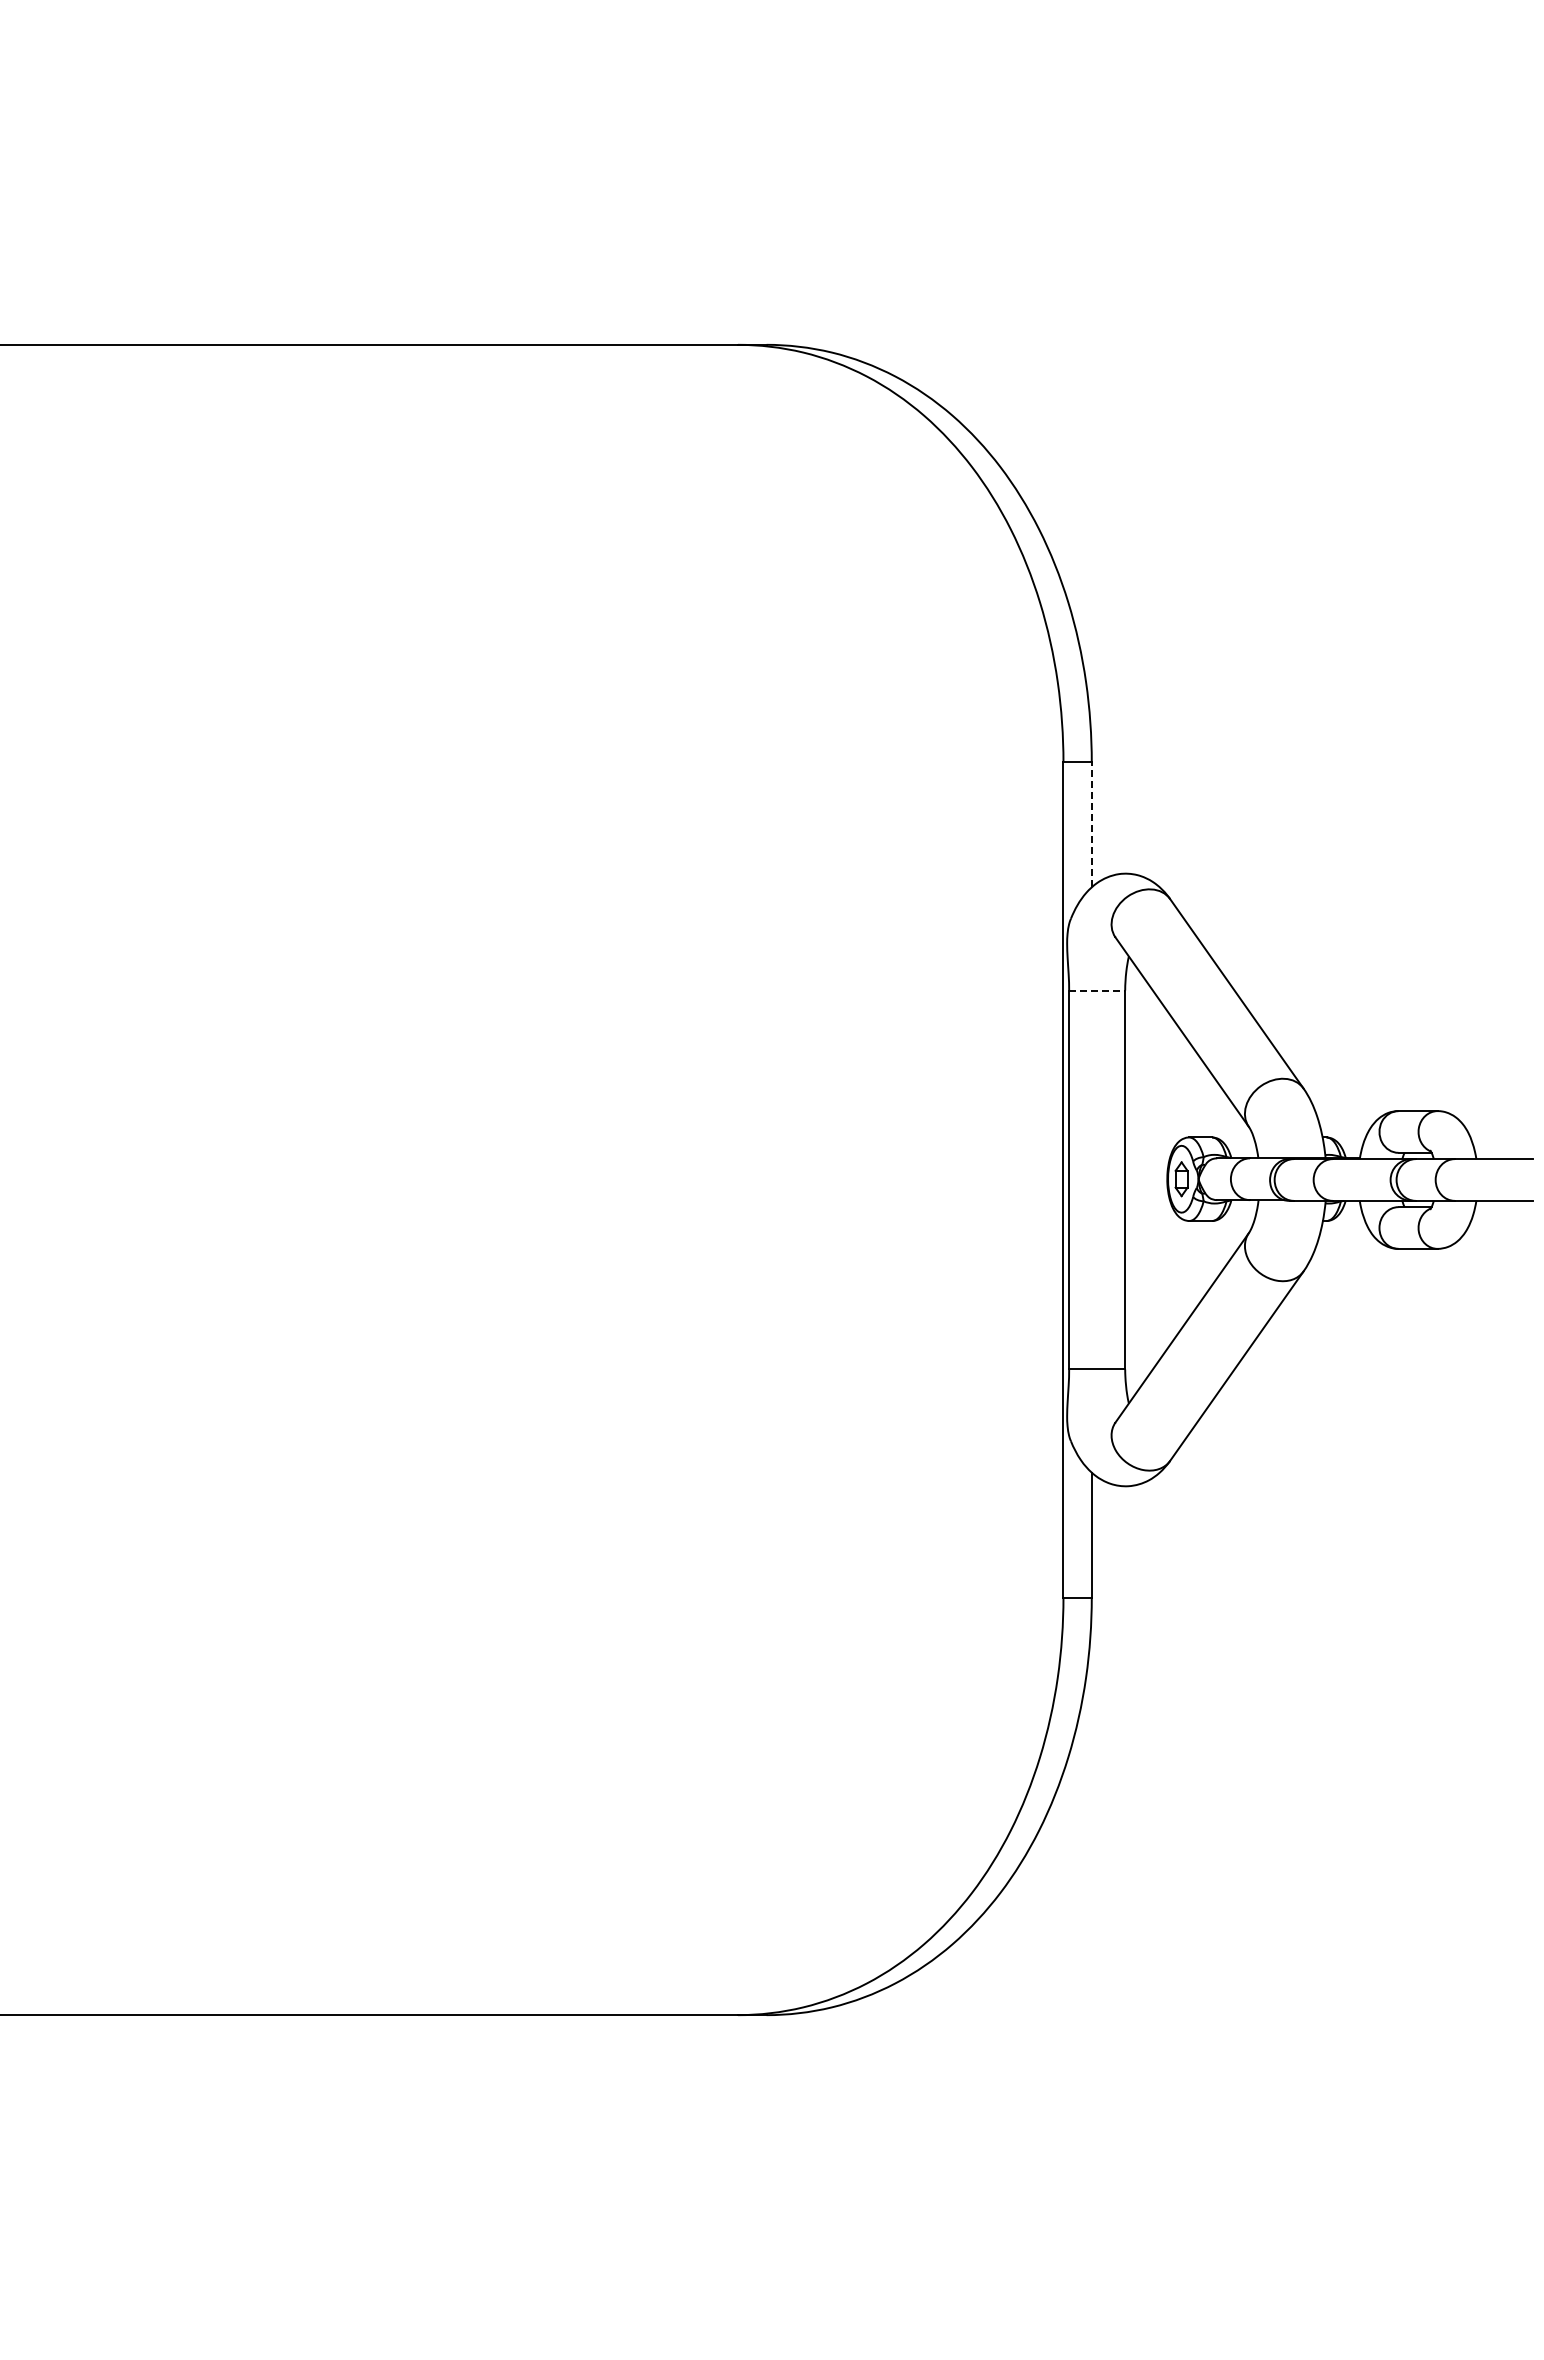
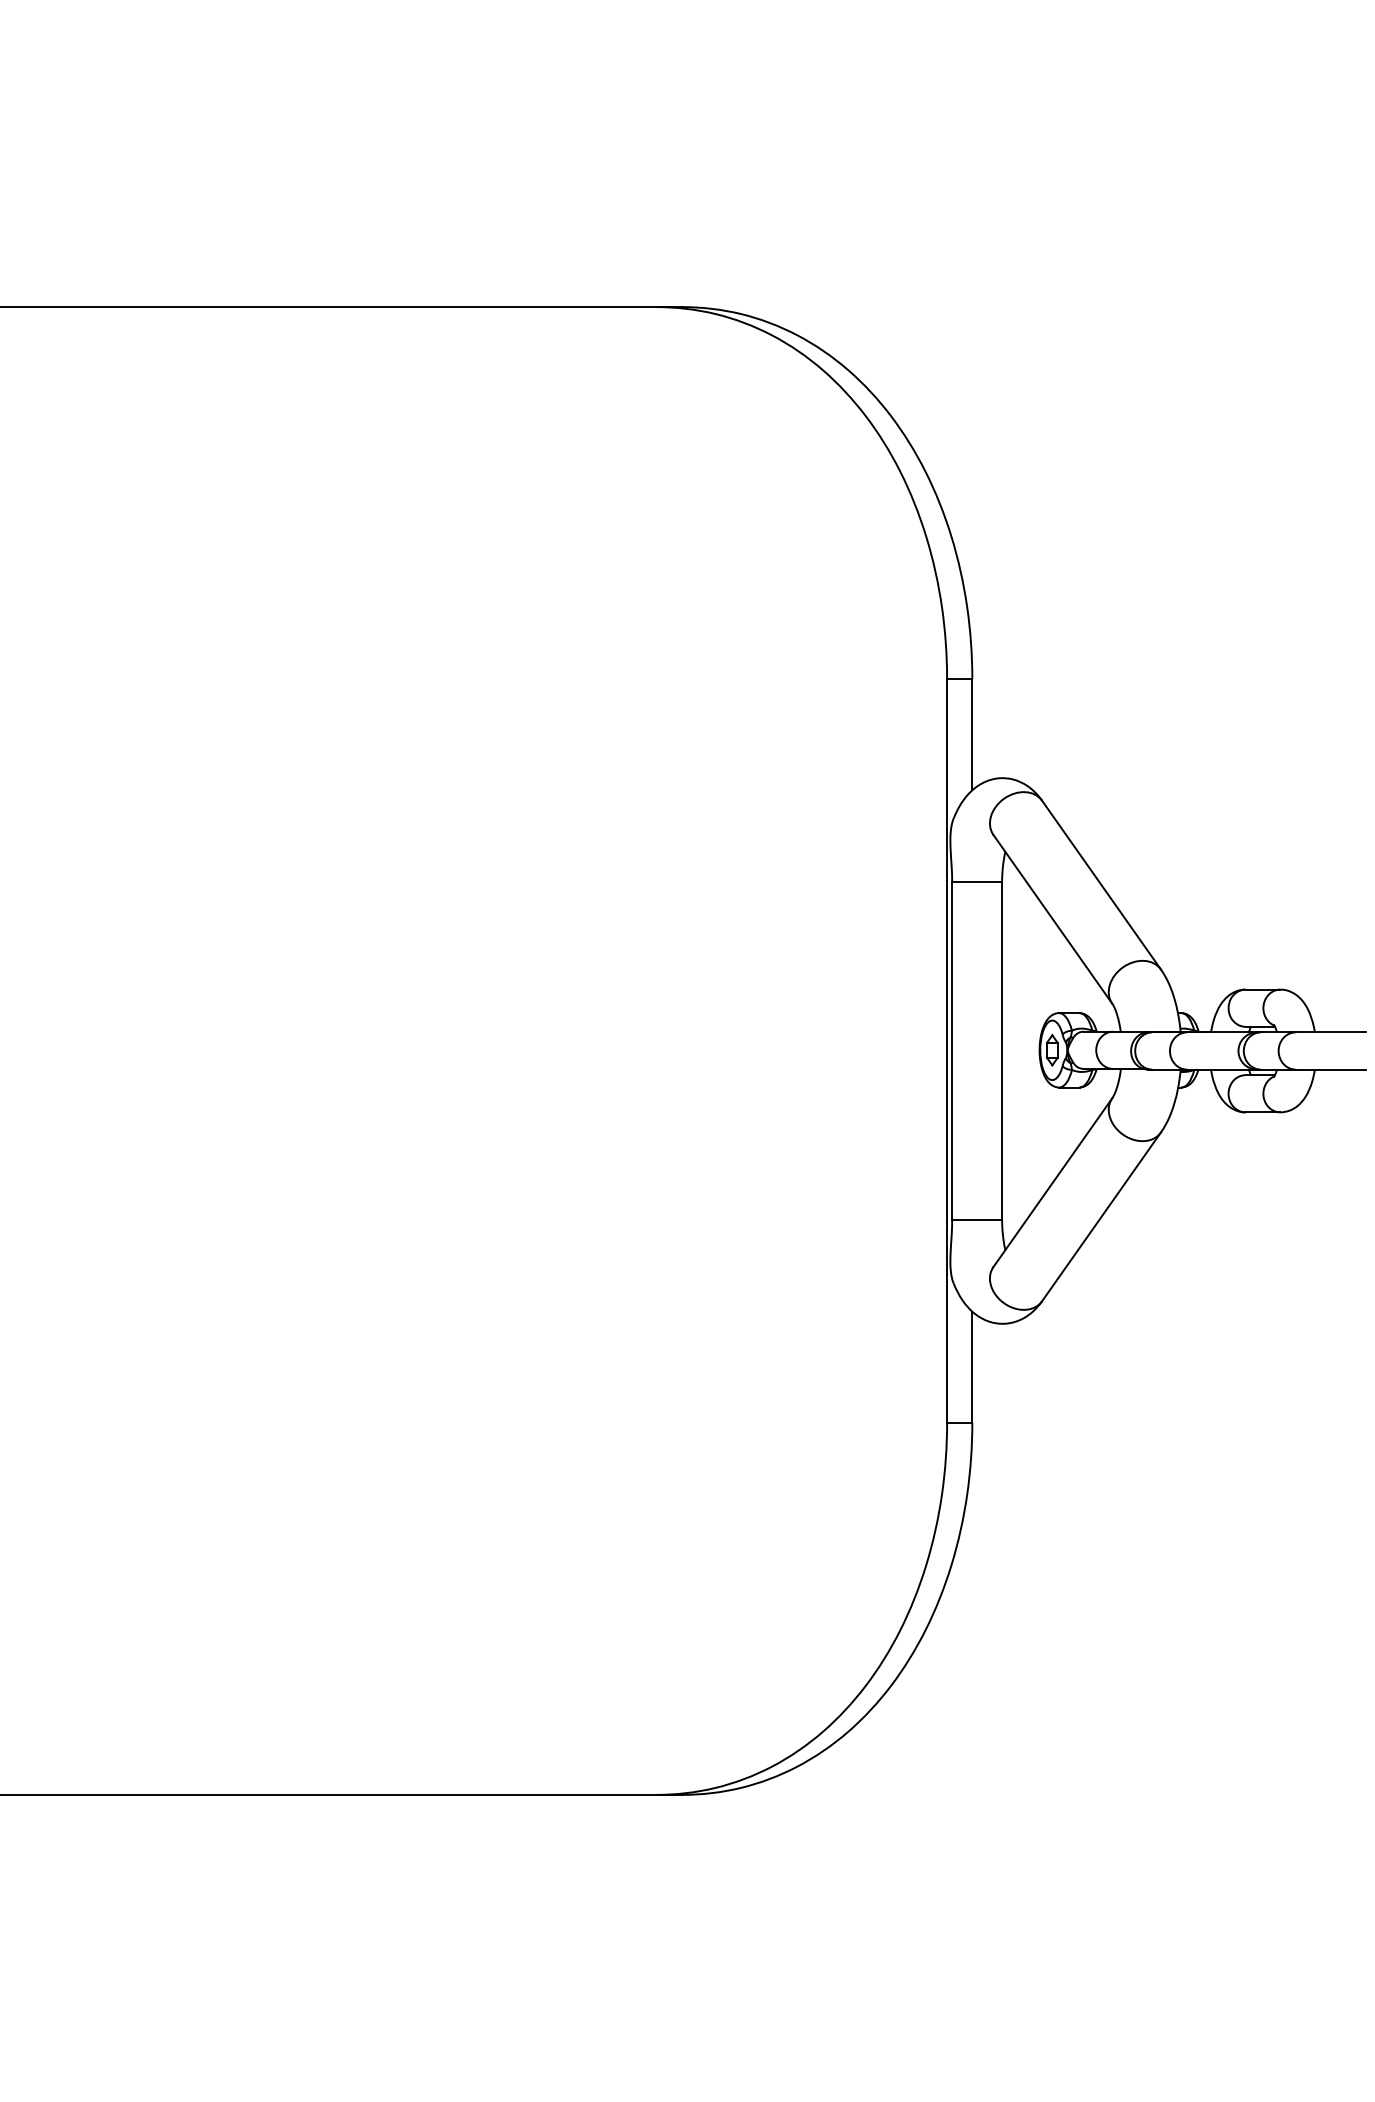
line: (1091, 824) -> (972, 734), dashed -> solid
line: (1097, 990) -> (977, 882), dashed -> solid

